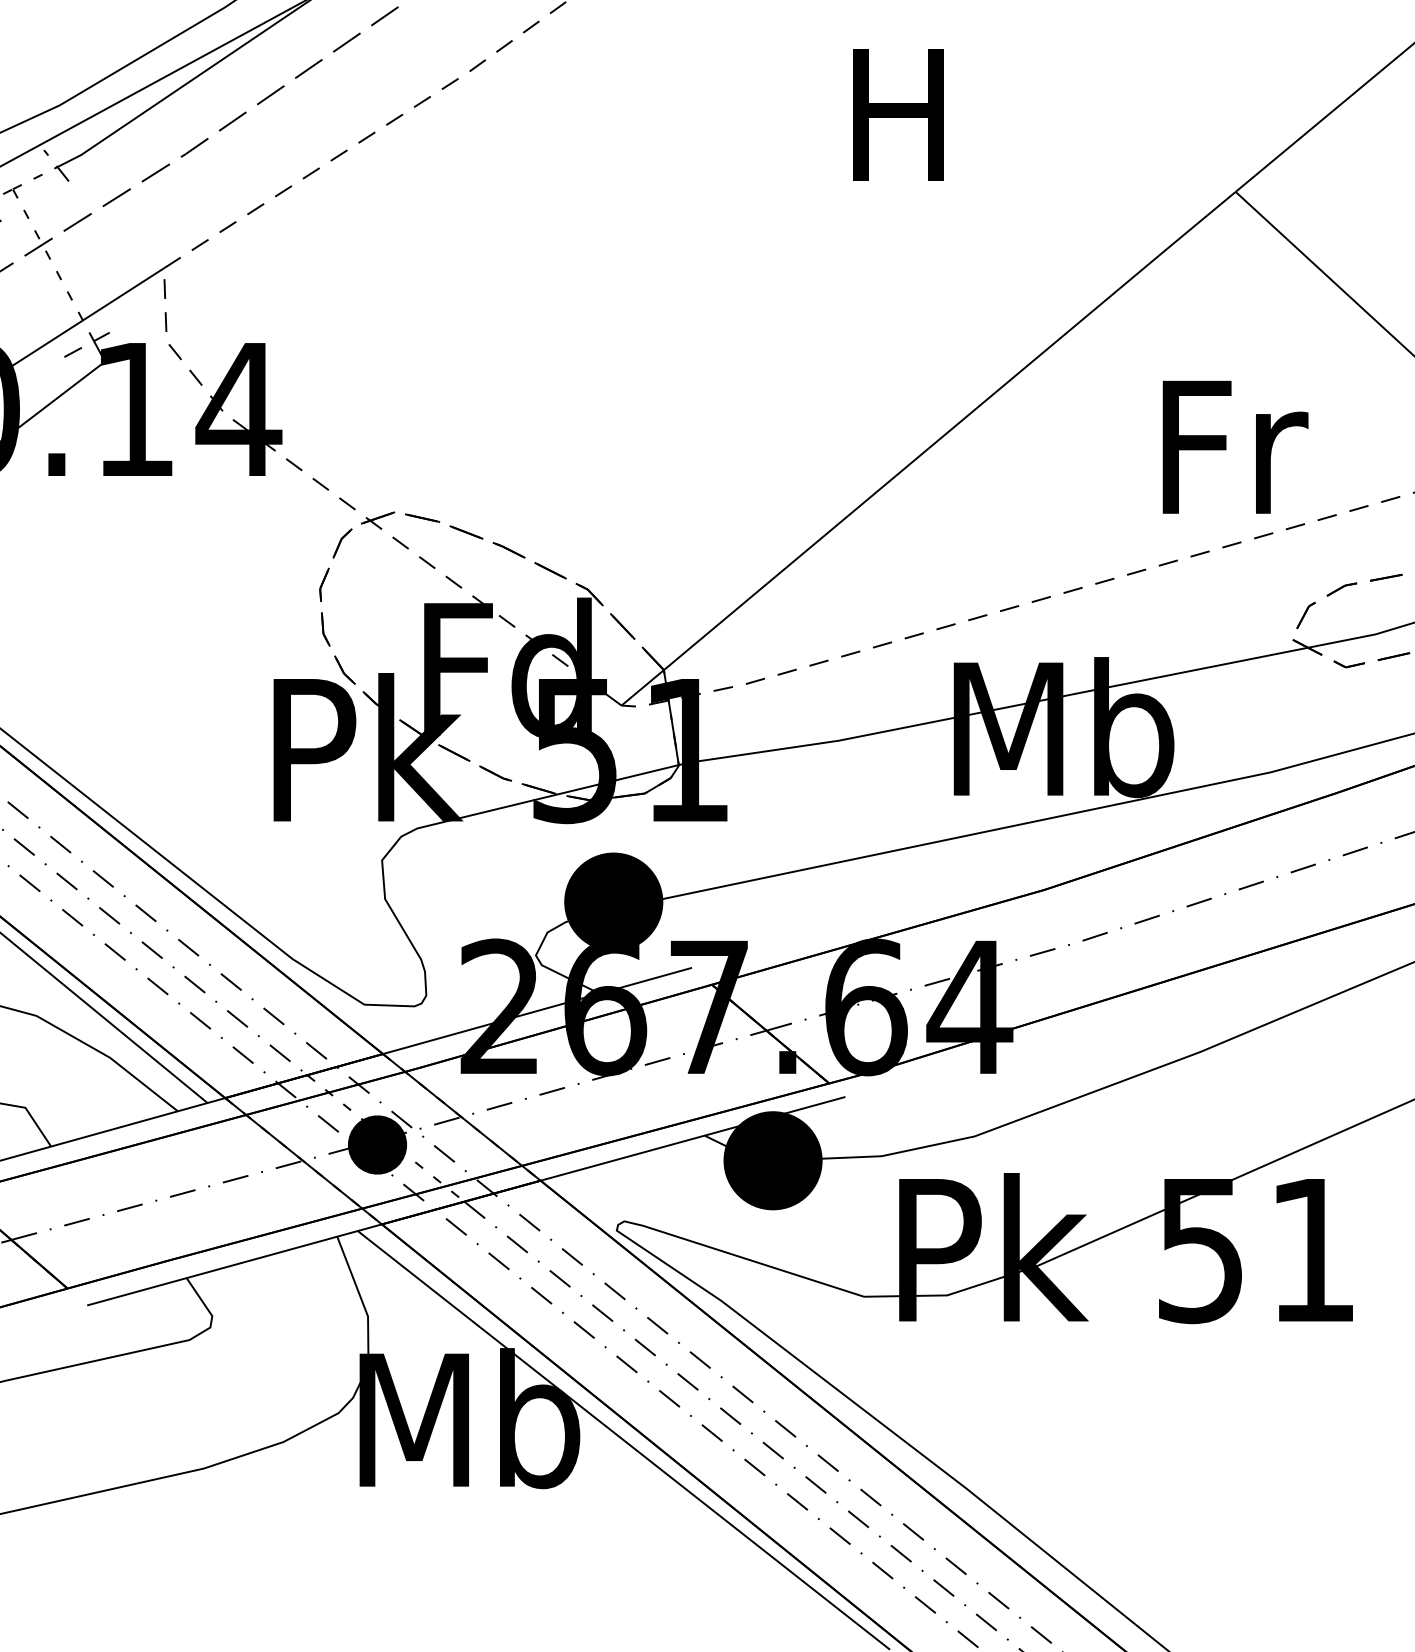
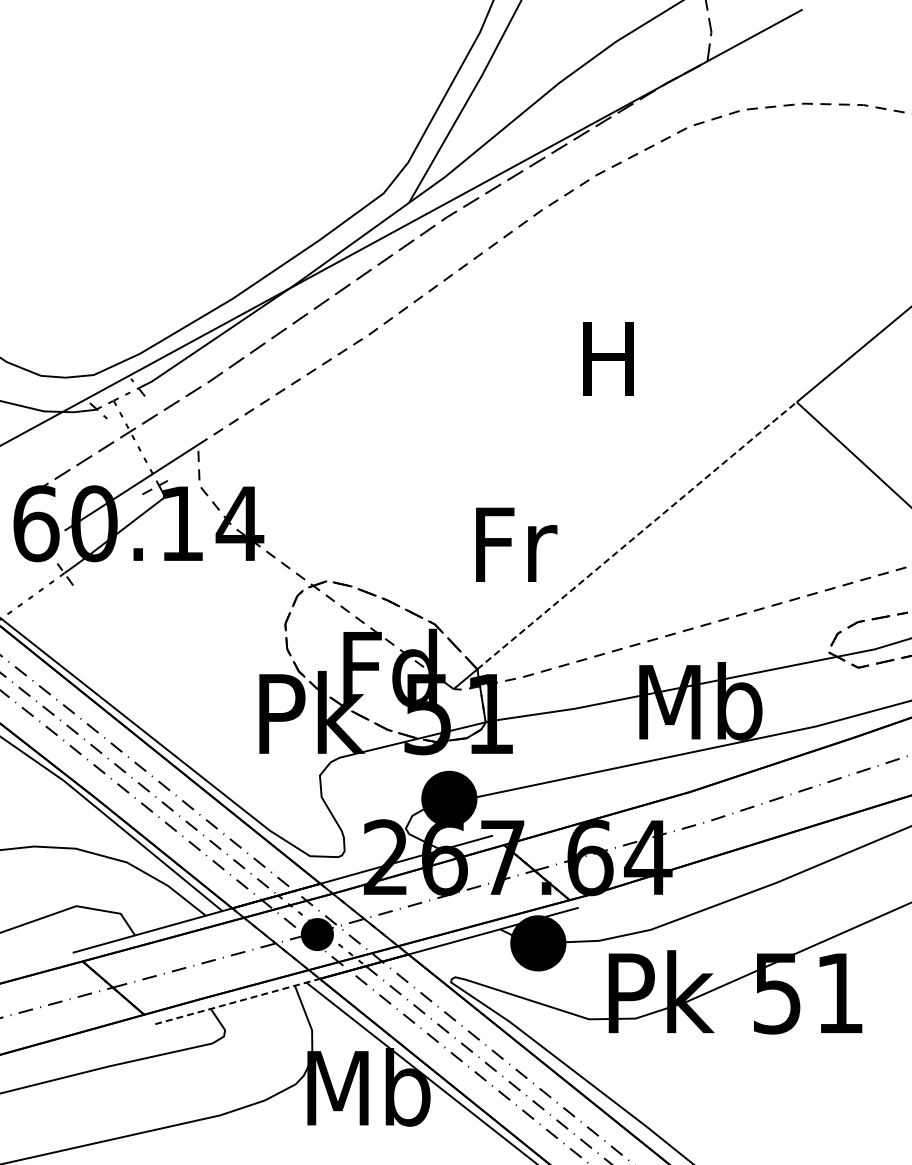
line: (950, 430) -> (637, 535), solid -> dashed
text: (1235, 446) -> (516, 544), moved
line: (236, 1264) -> (238, 1001), solid -> dashed

